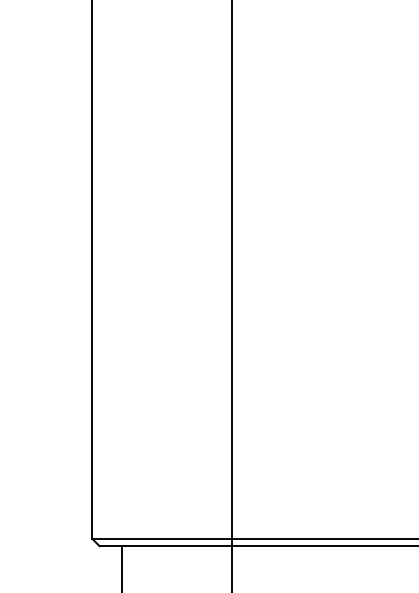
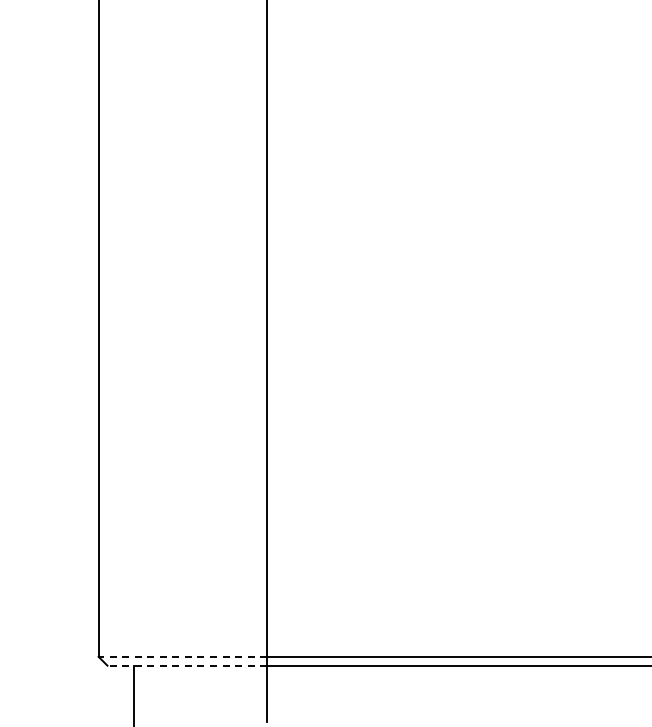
line: (161, 538) -> (182, 656), solid -> dashed
line: (165, 546) -> (187, 665), solid -> dashed

